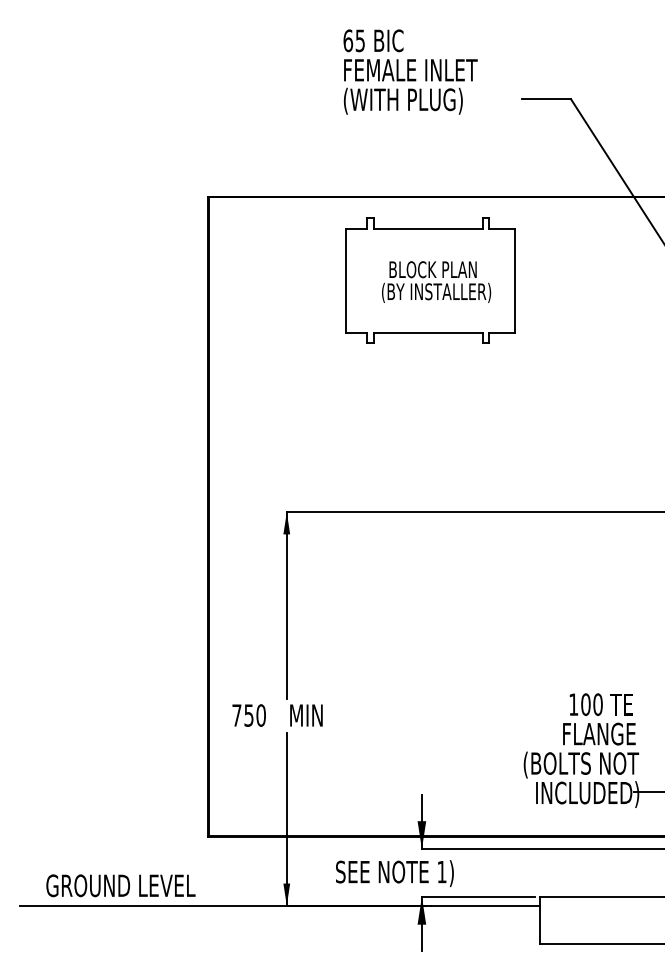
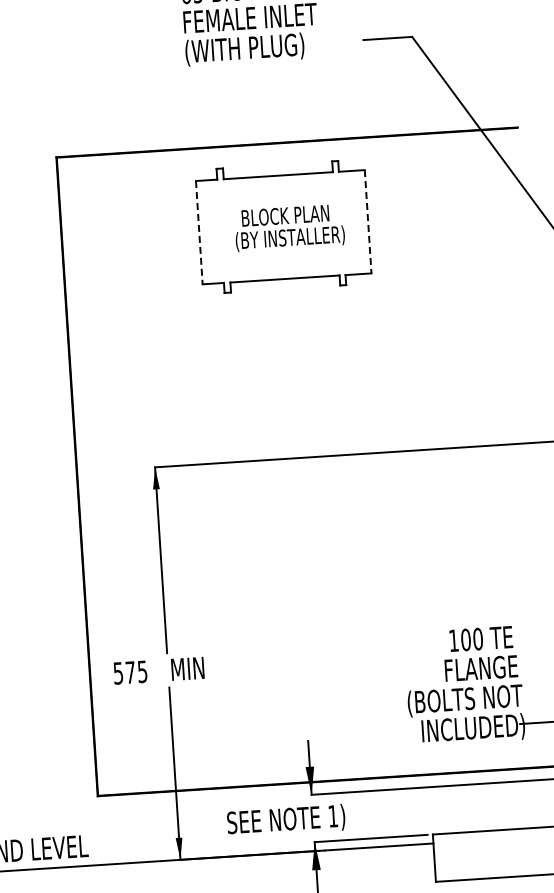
line: (346, 281) -> (199, 233), solid -> dashed
line: (515, 281) -> (368, 222), solid -> dashed
text: (248, 715) -> (129, 672), 750 -> 575

